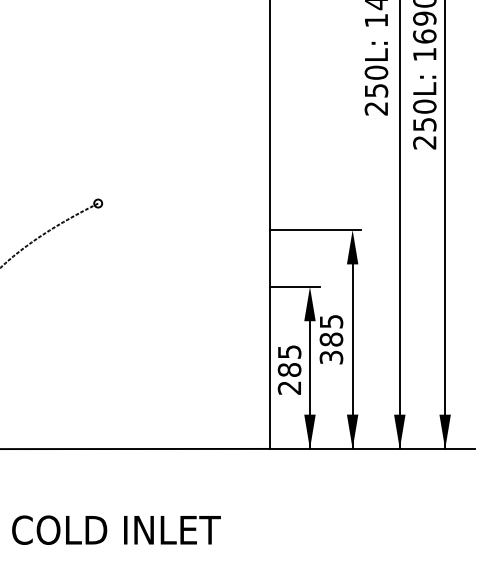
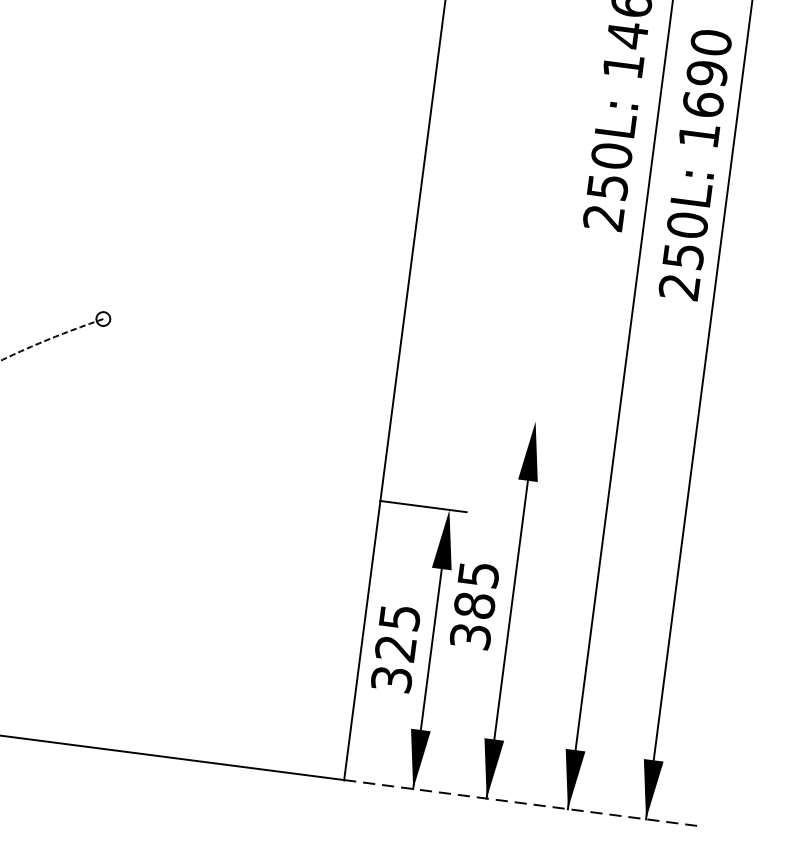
line: (314, 230) -> (469, 413), removed
text: (289, 378) -> (393, 663), 285 -> 325
line: (372, 448) -> (520, 802), solid -> dashed

